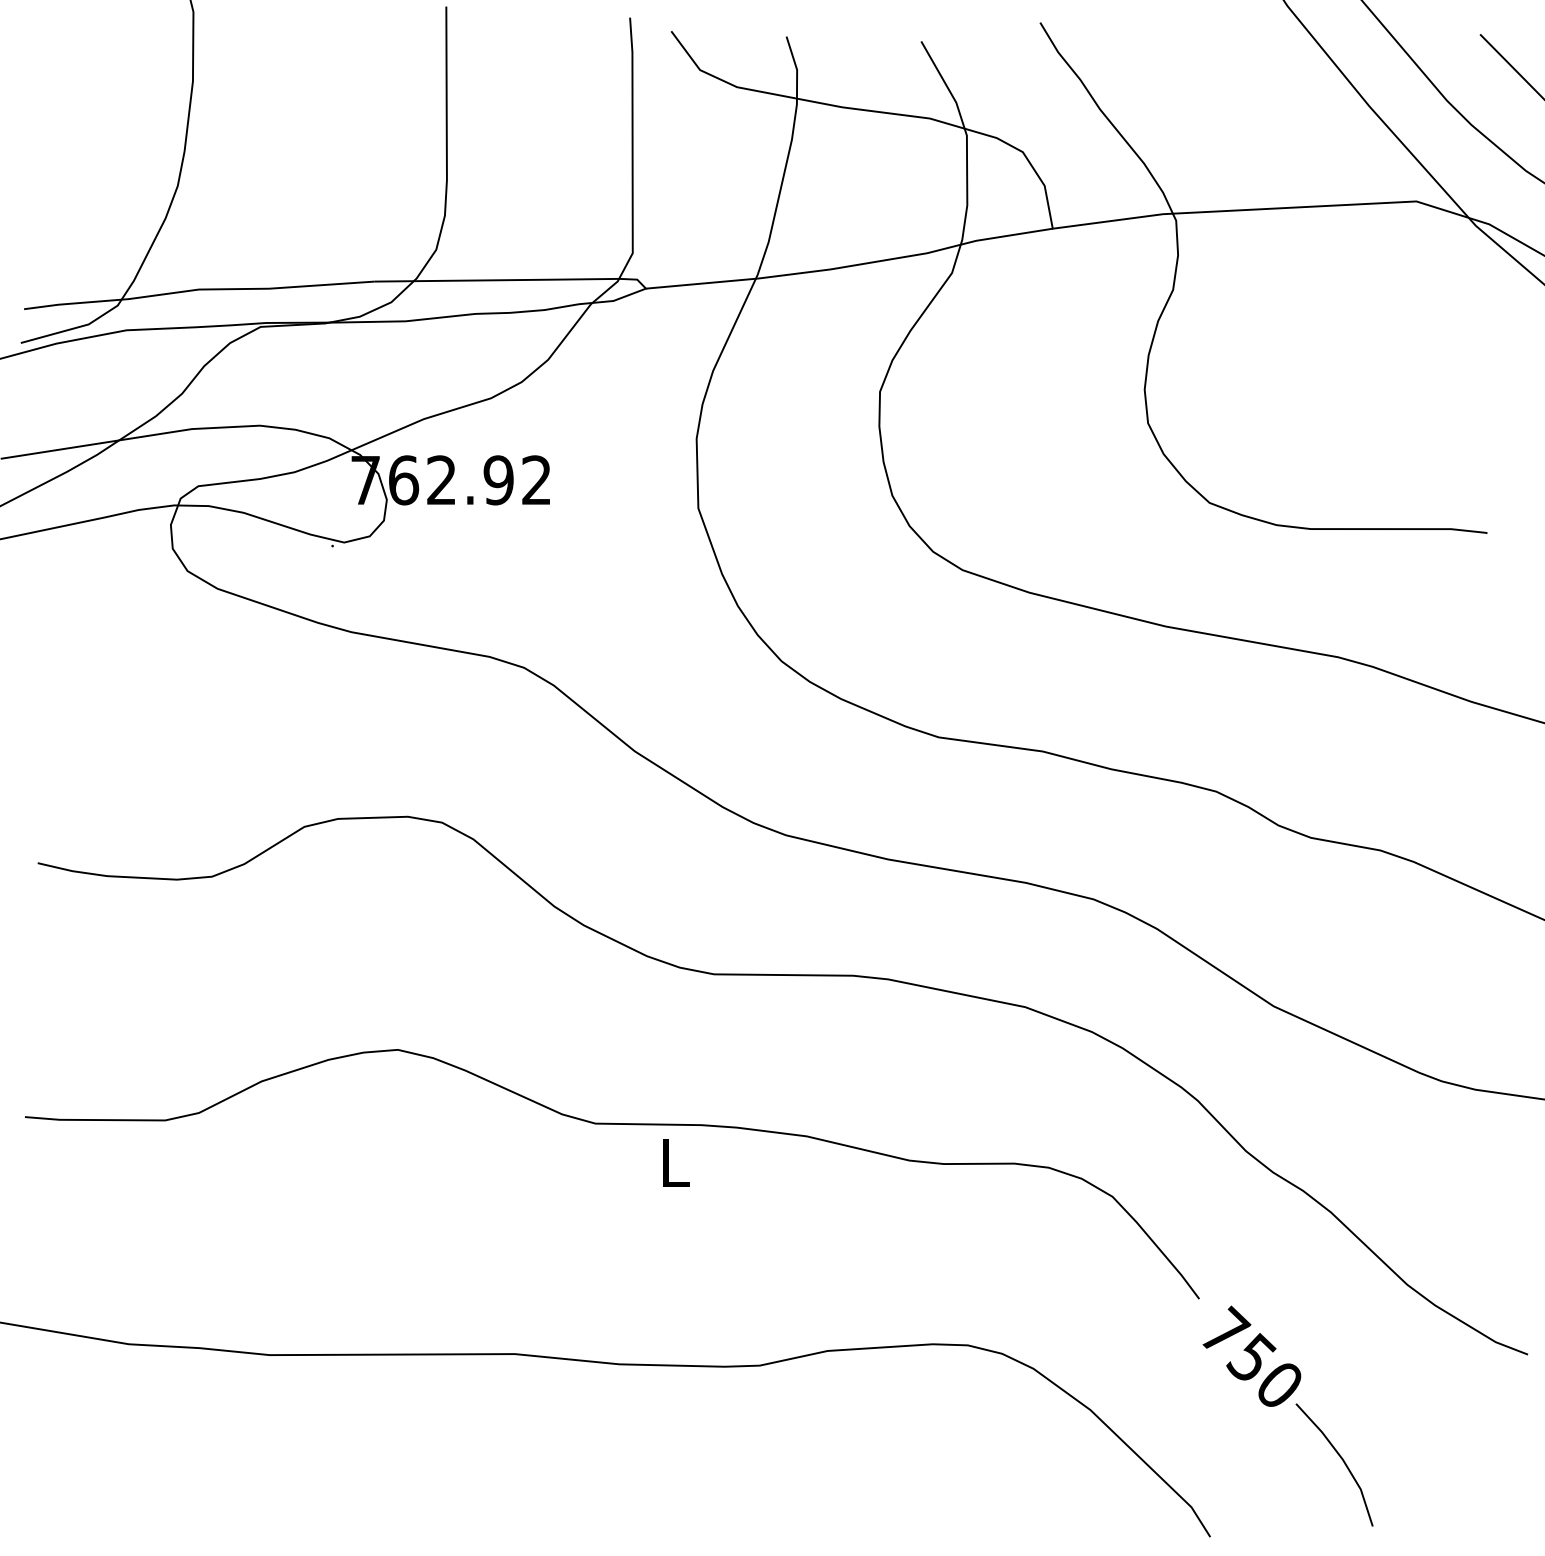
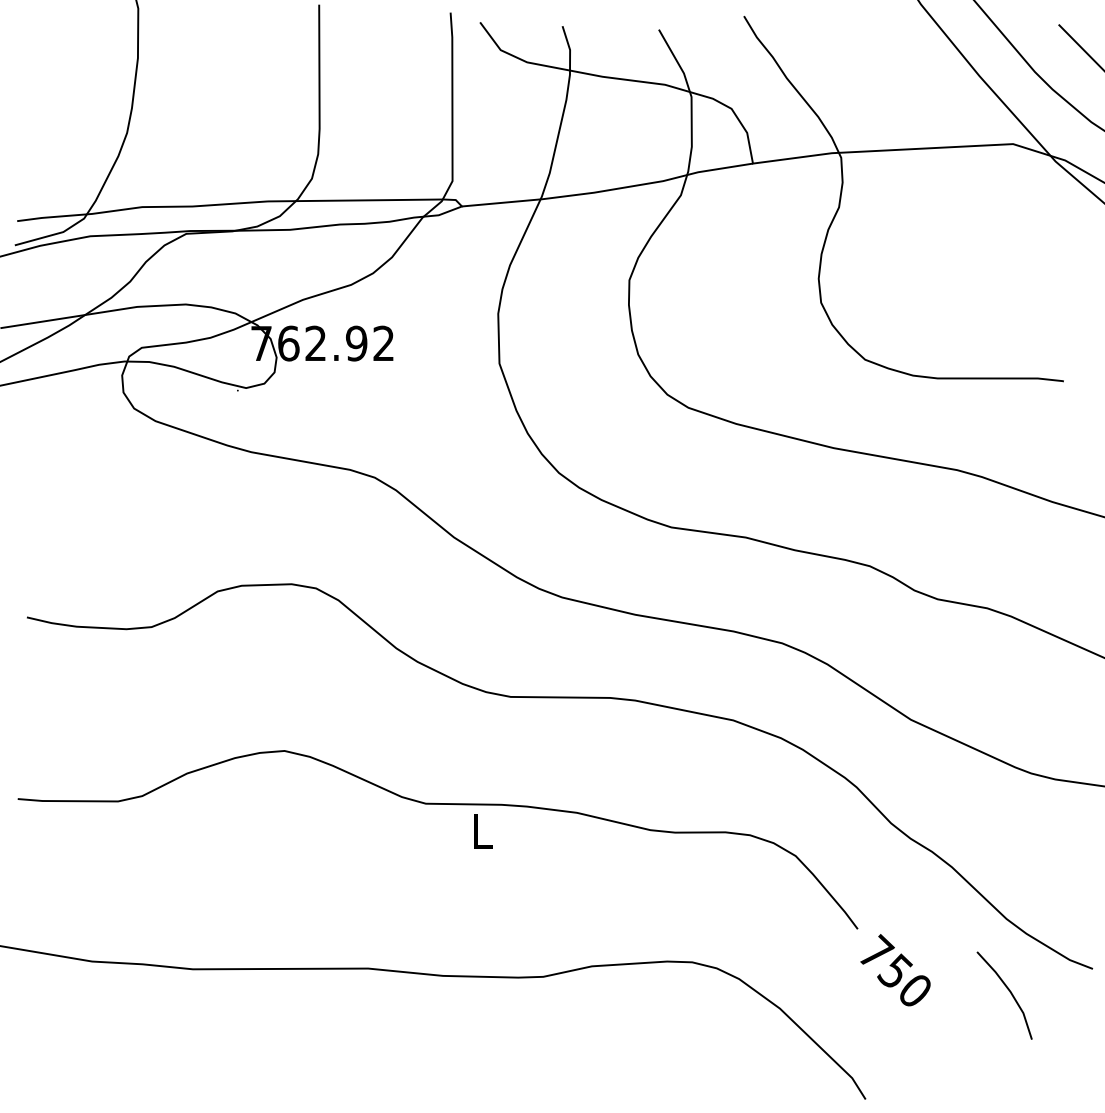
line: (1340, 1458) -> (1008, 991), moved

